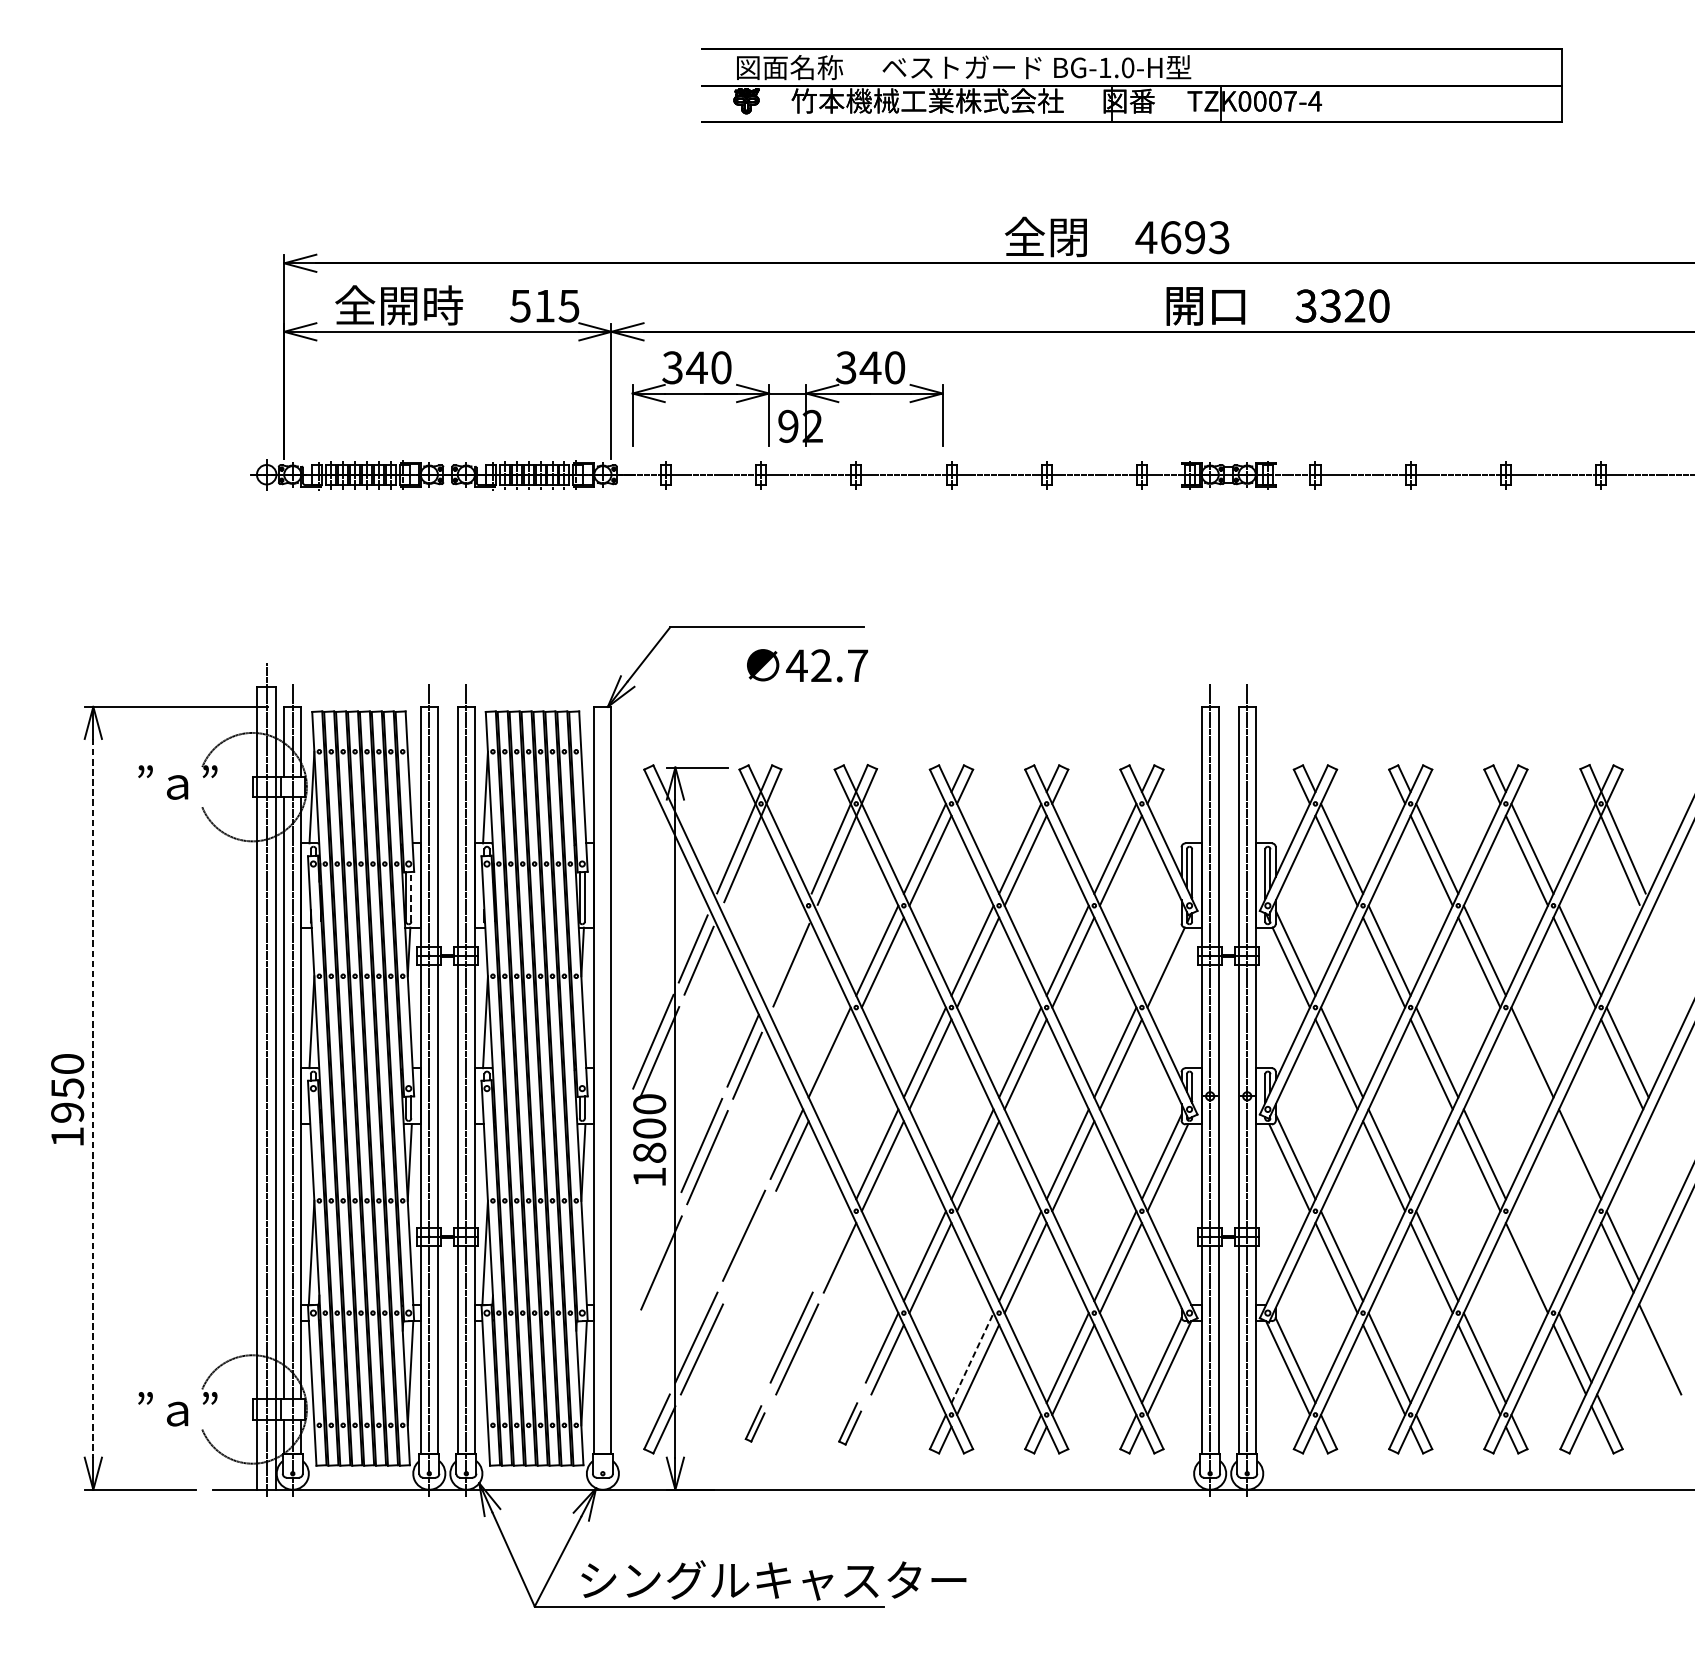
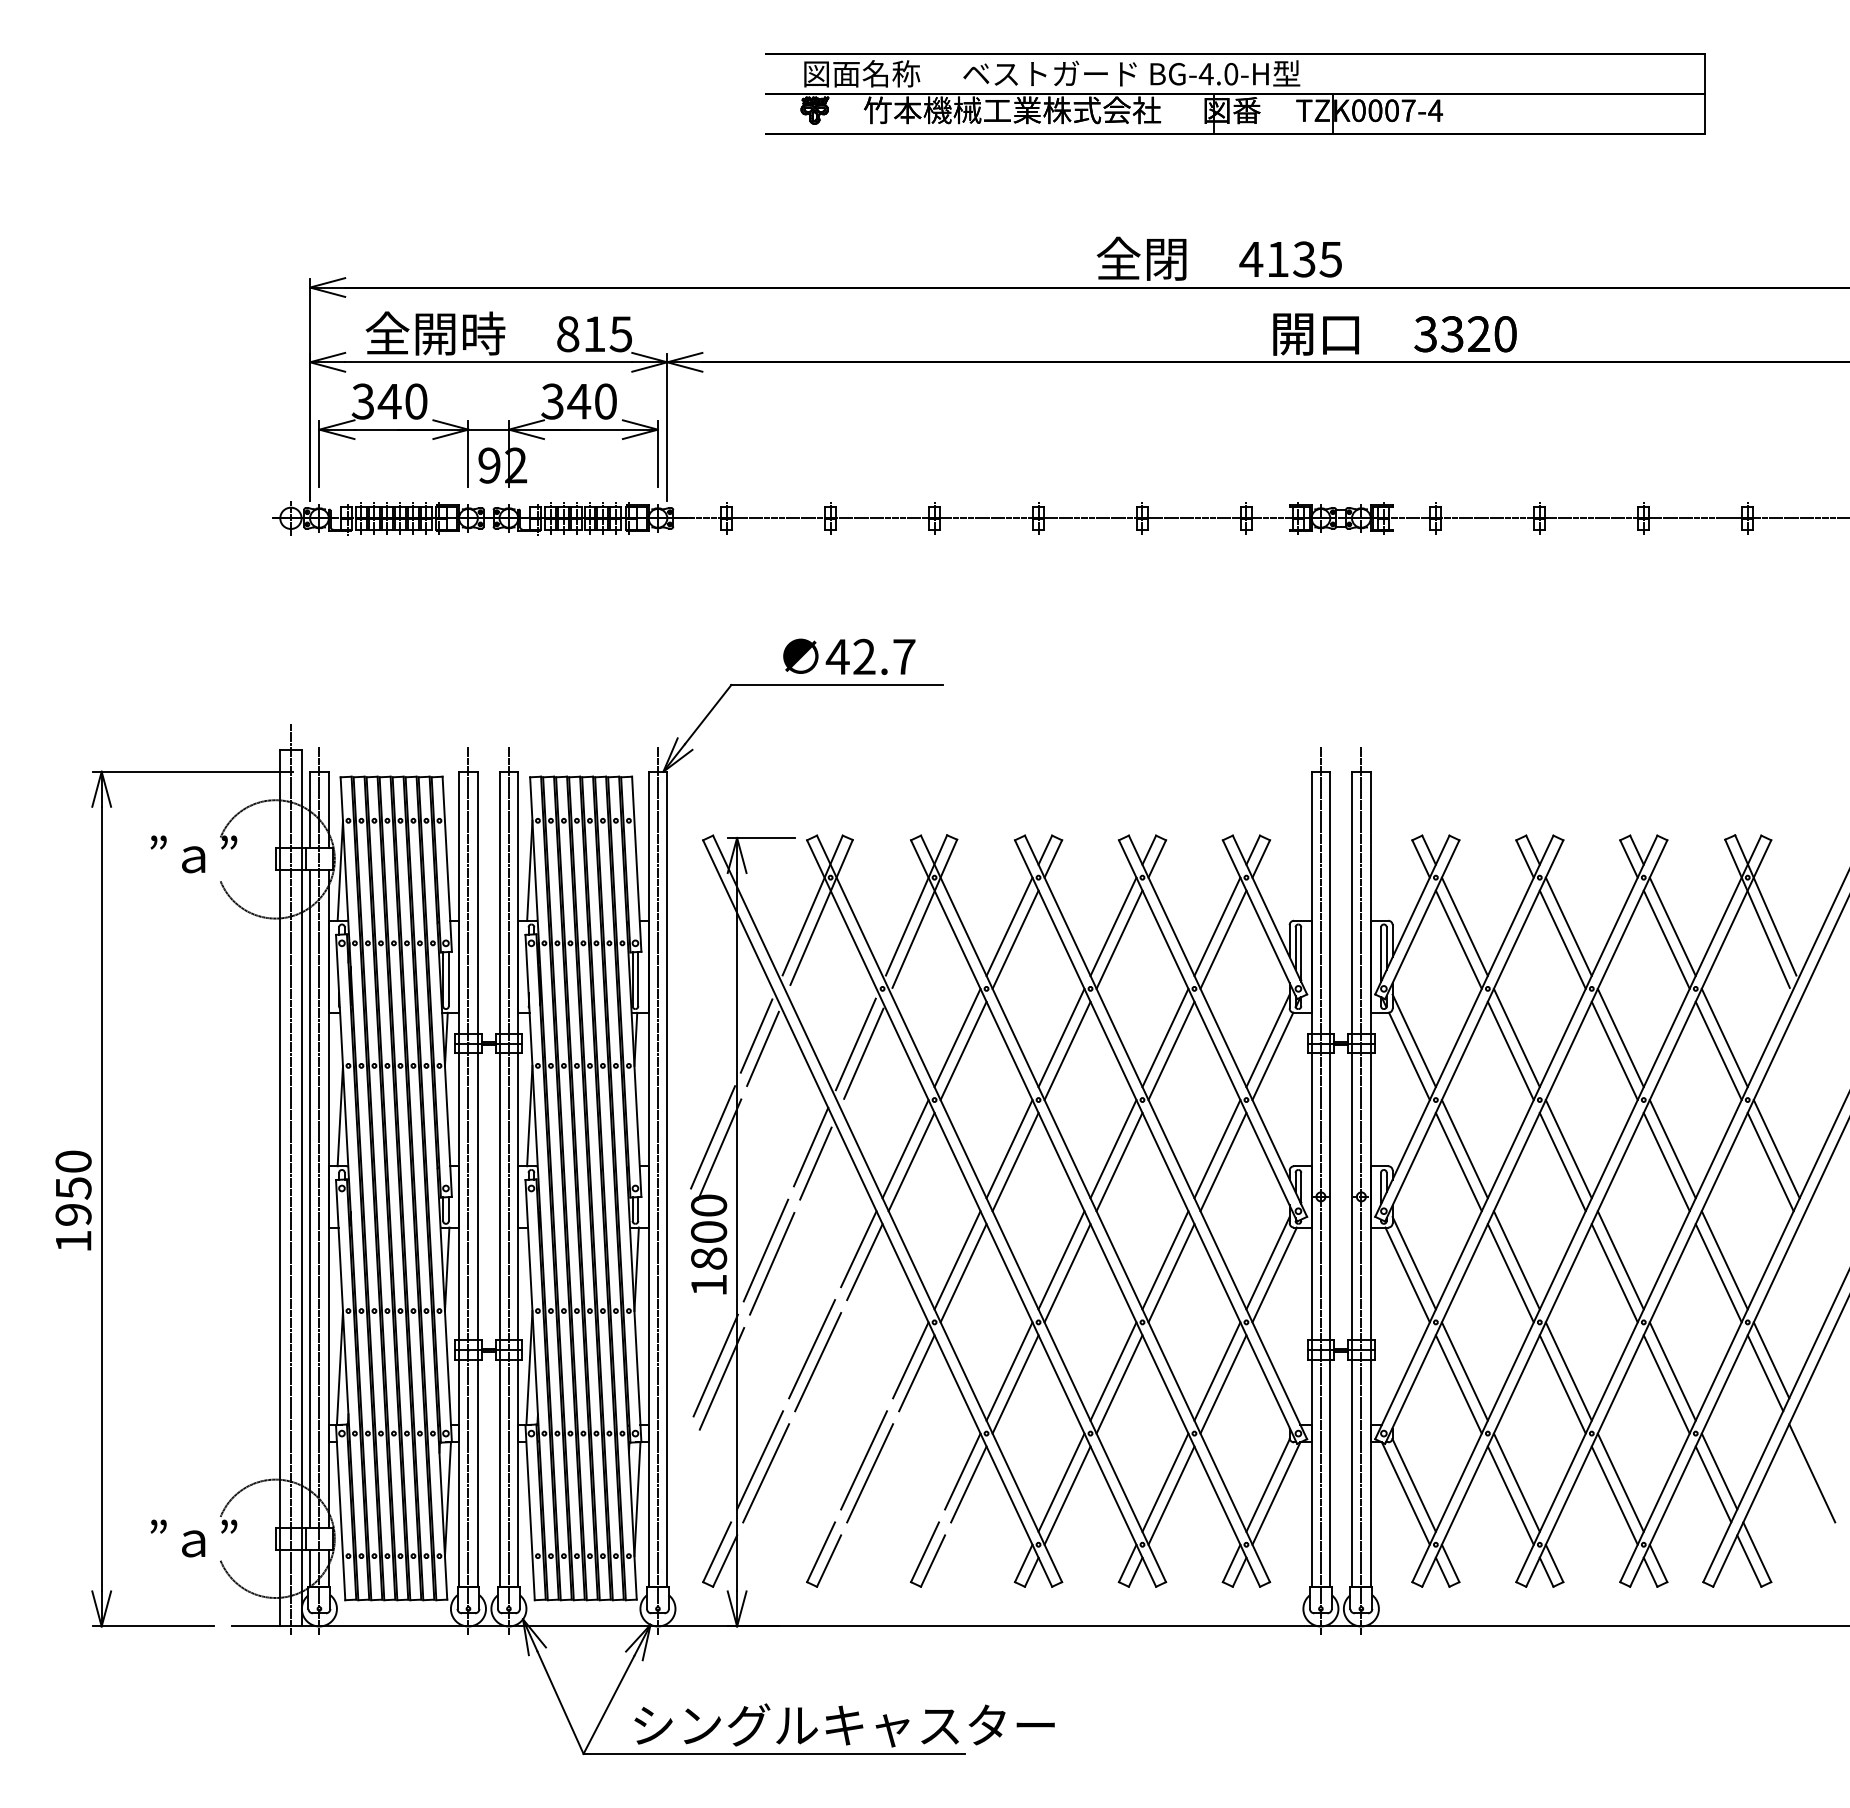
text: (1104, 68) -> (1205, 74), BG-1.0-H -> BG-4.0-H
text: (1195, 237) -> (1304, 259), 4693 -> 4135
text: (520, 306) -> (567, 334), 515 -> 815
part: (787, 398) -> (488, 435), moved
text: (807, 665) -> (849, 656), moved
line: (411, 896) -> (448, 978), dashed -> solid
line: (1161, 953) -> (1267, 1040), added
line: (783, 956) -> (855, 1044), added
line: (835, 1063) -> (911, 1161), added
line: (1526, 1063) -> (1666, 1161), added
line: (602, 1090) -> (657, 1190), added
line: (93, 1098) -> (101, 1199), dashed -> solid
line: (1574, 1166) -> (1718, 1273), added
line: (834, 1246) -> (910, 1360), added
line: (749, 1247) -> (818, 1362), added
line: (655, 1250) -> (715, 1365), added
line: (1532, 1256) -> (1672, 1371), added
line: (972, 1357) -> (1061, 1482), dashed -> solid
part: (755, 1423) -> (824, 1554), size x1.67
part: (849, 1423) -> (927, 1554), size x1.43

